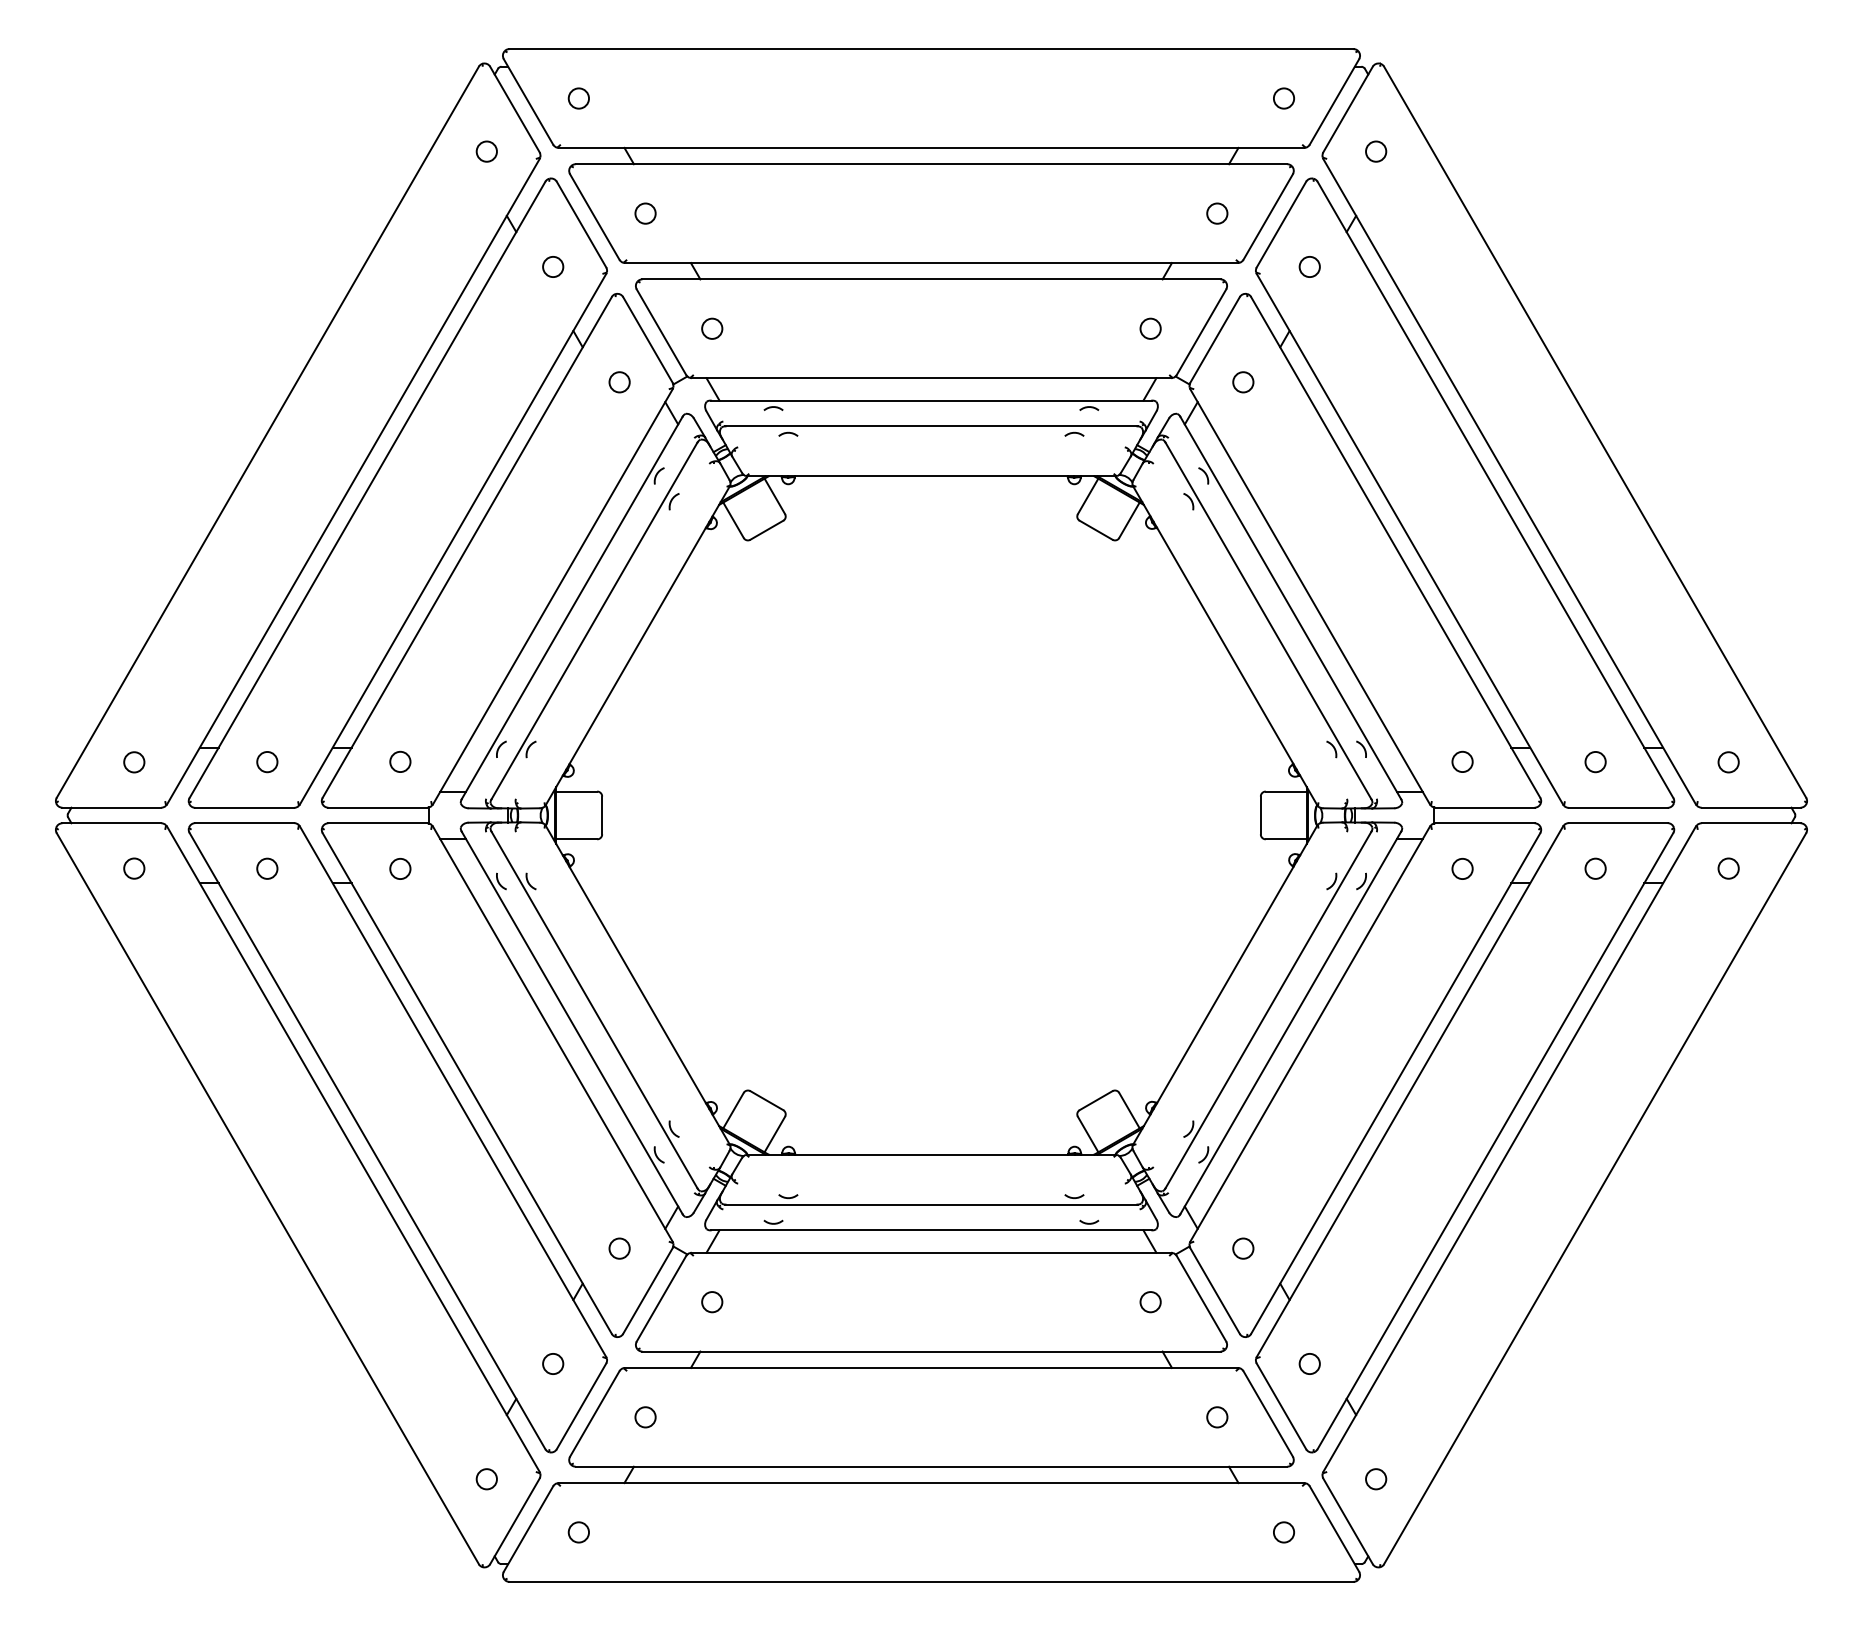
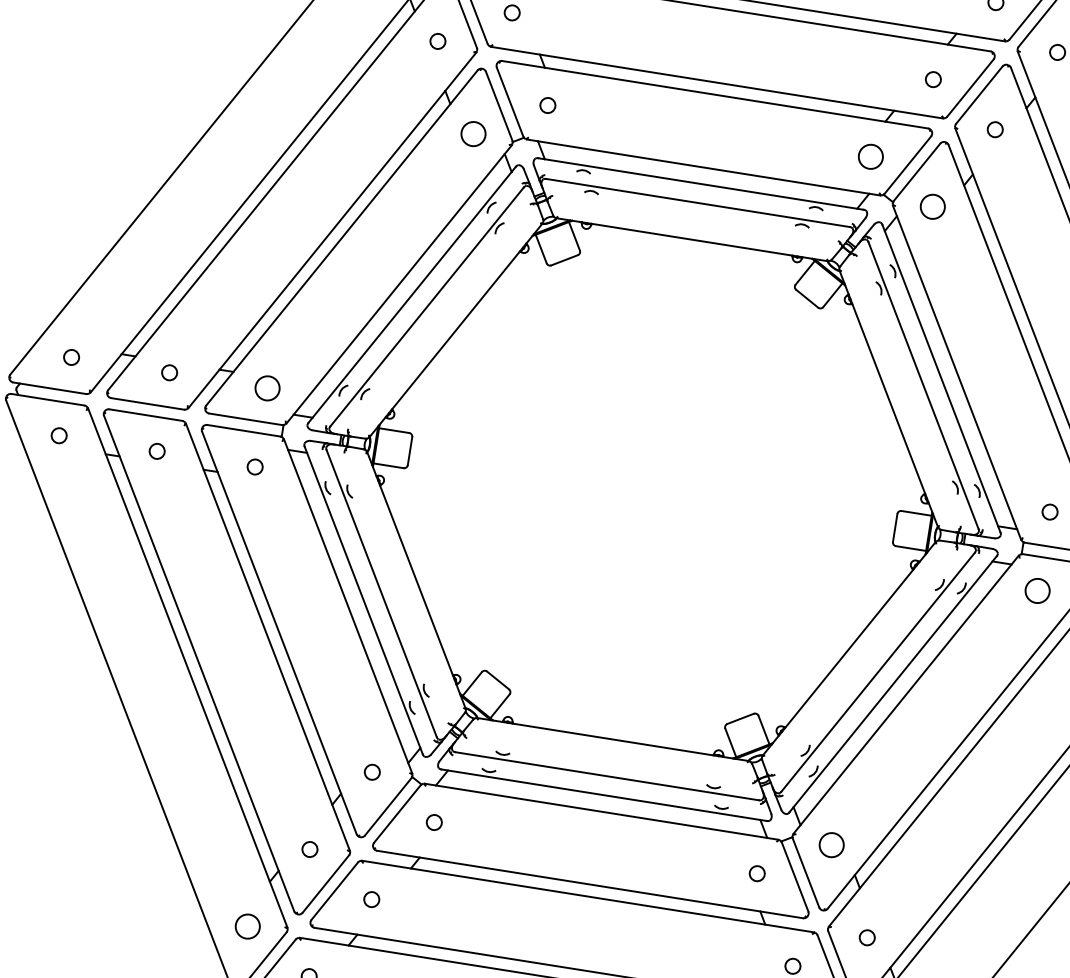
circle: (1150, 328) -> (870, 156), size x1.6
circle: (619, 382) -> (473, 134), size x1.6
circle: (1243, 382) -> (932, 207), size x1.6
circle: (400, 761) -> (267, 387), size x1.6
circle: (1462, 868) -> (1037, 590), size x1.6
circle: (1243, 1248) -> (831, 844), size x1.6
circle: (486, 1479) -> (247, 926), size x1.6

